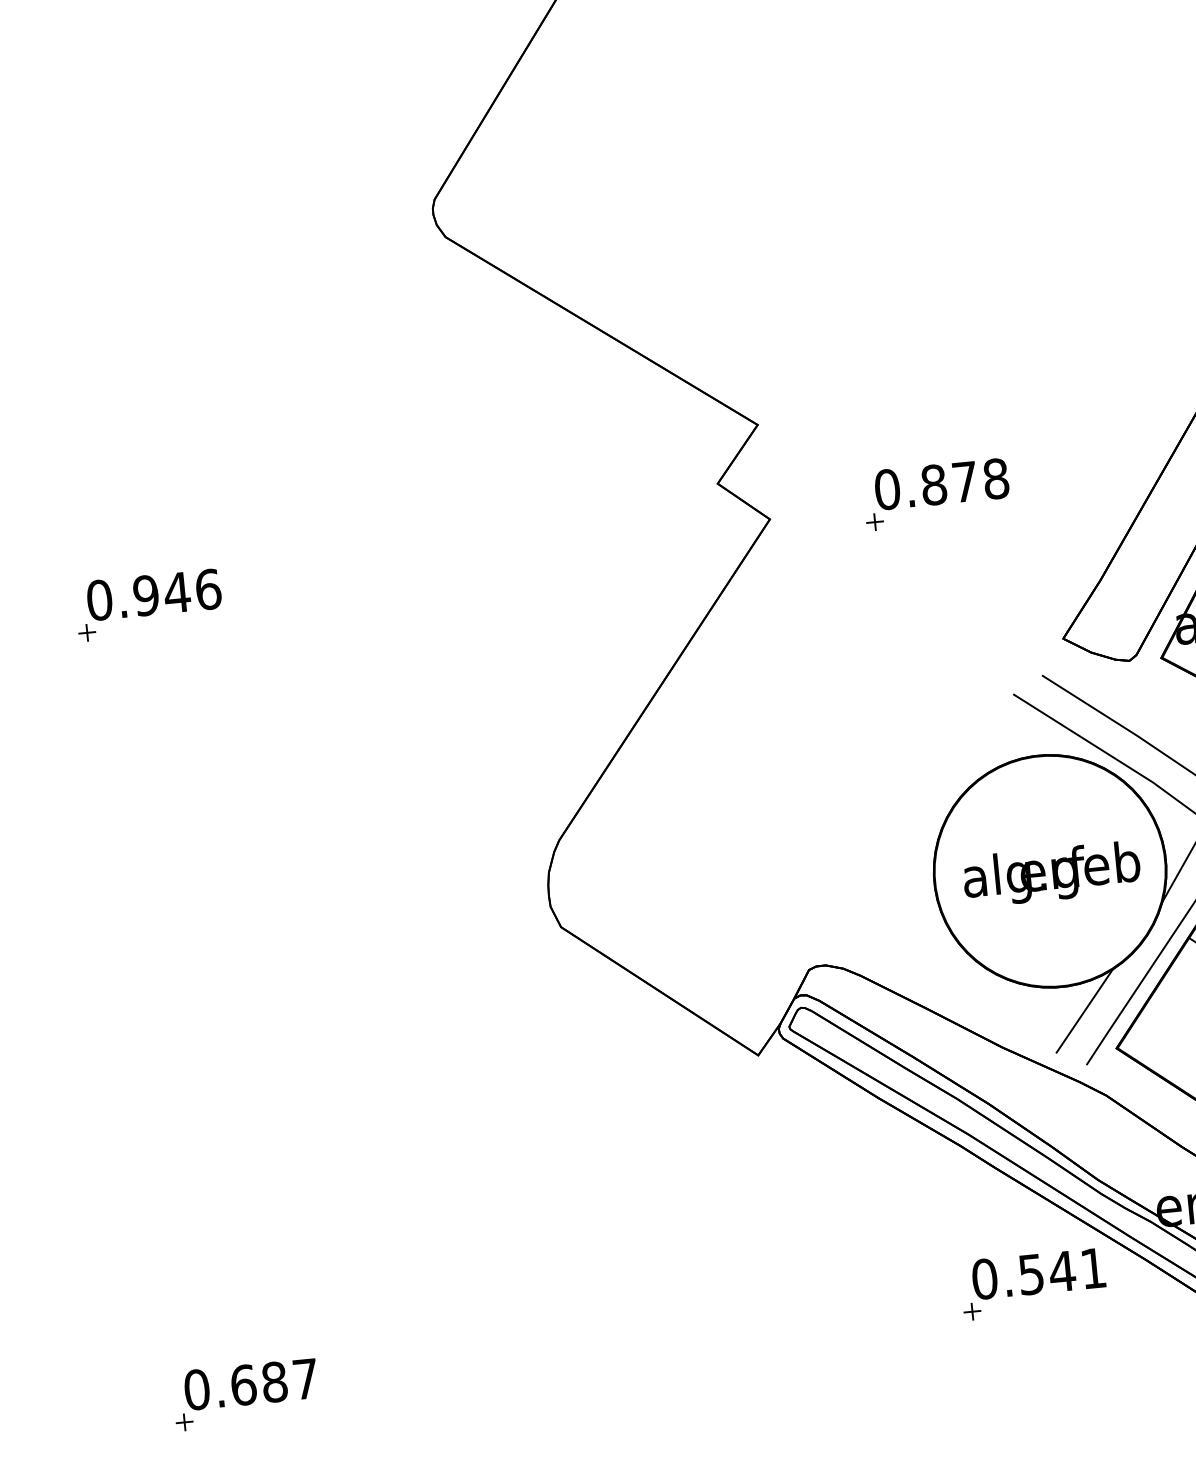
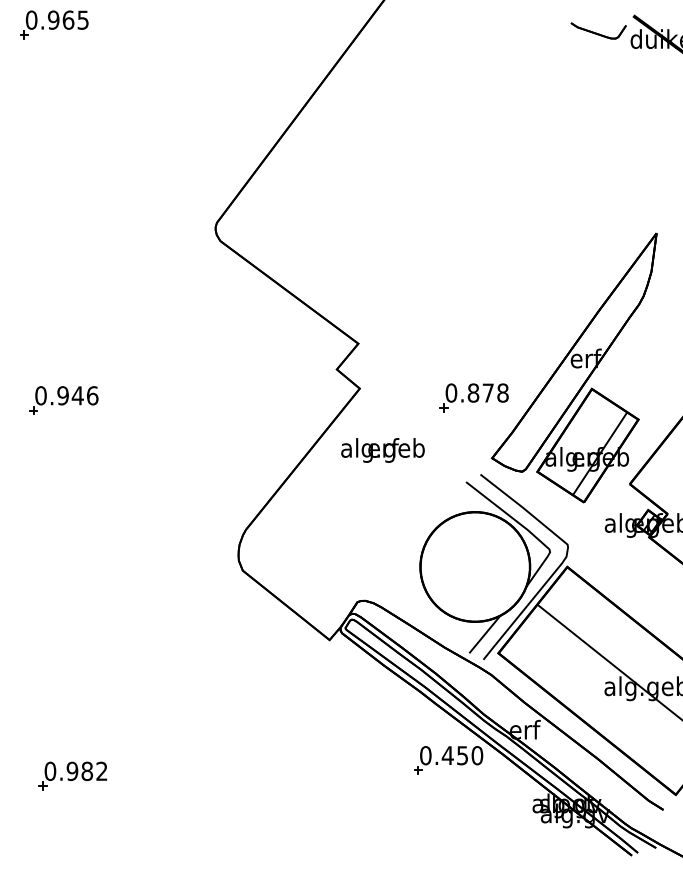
part: (934, 494) -> (473, 397), moved
text: (1050, 874) -> (382, 450), moved
text: (1062, 1271) -> (462, 755), 0.541 -> 0.450
text: (273, 1382) -> (86, 771), 0.687 -> 0.982

